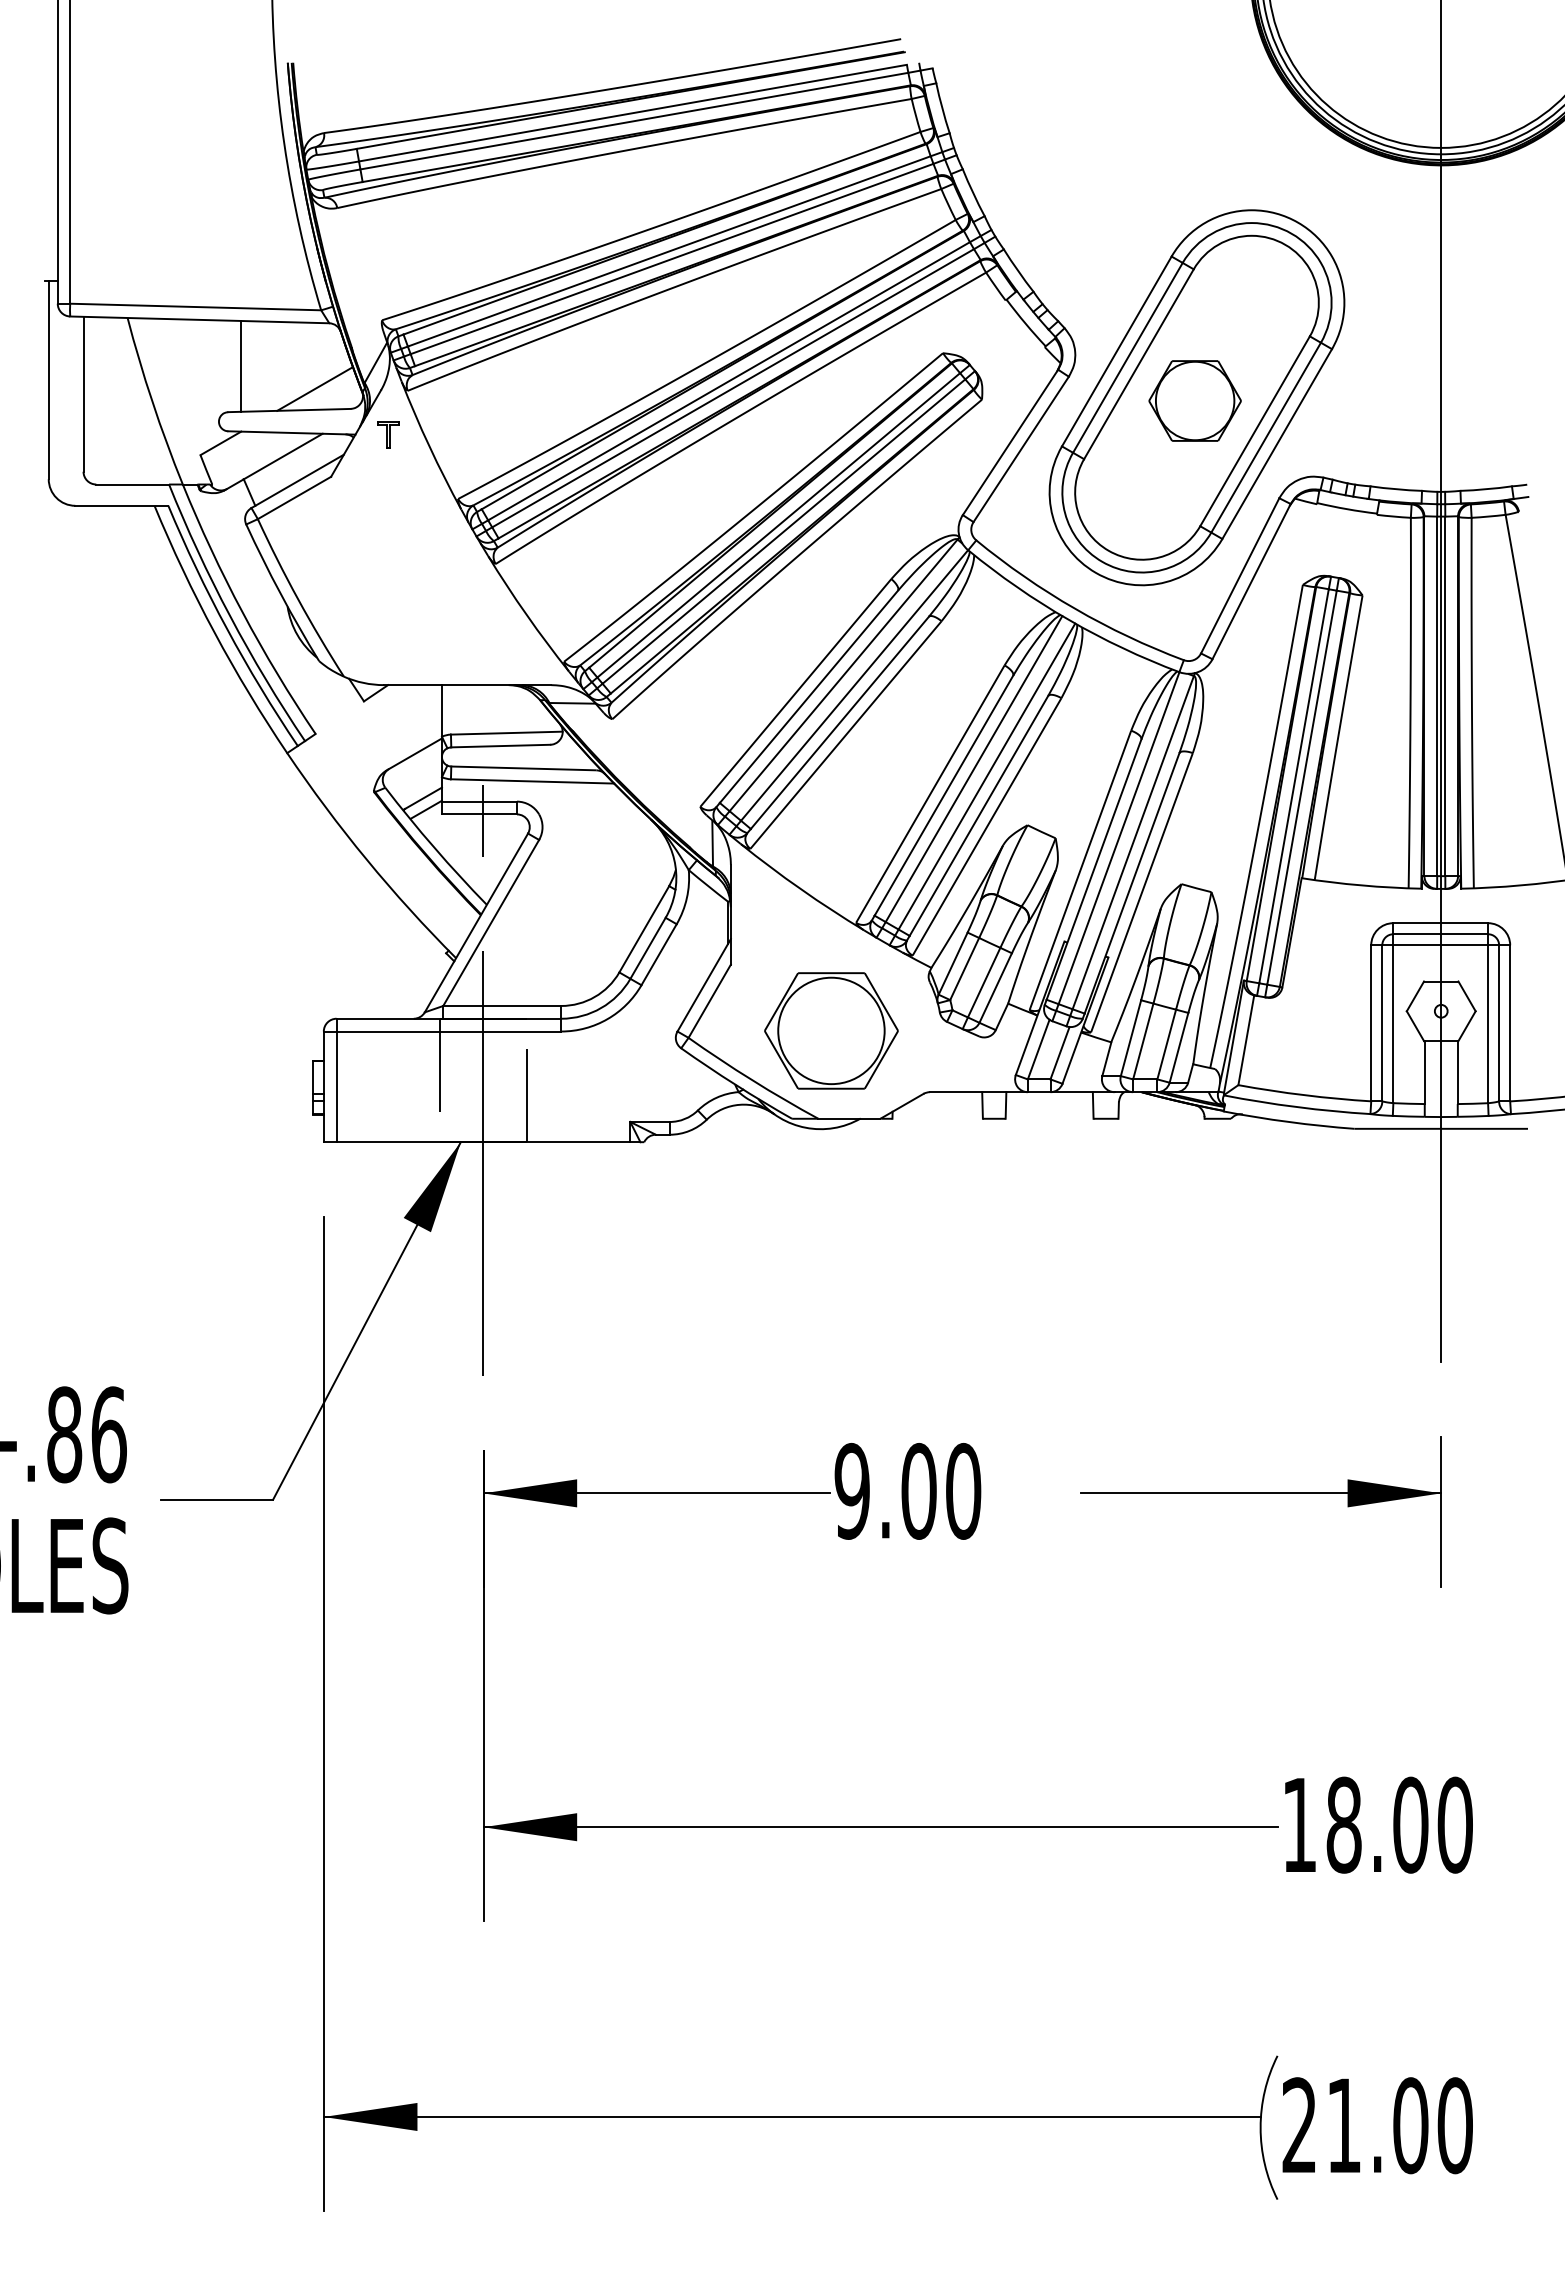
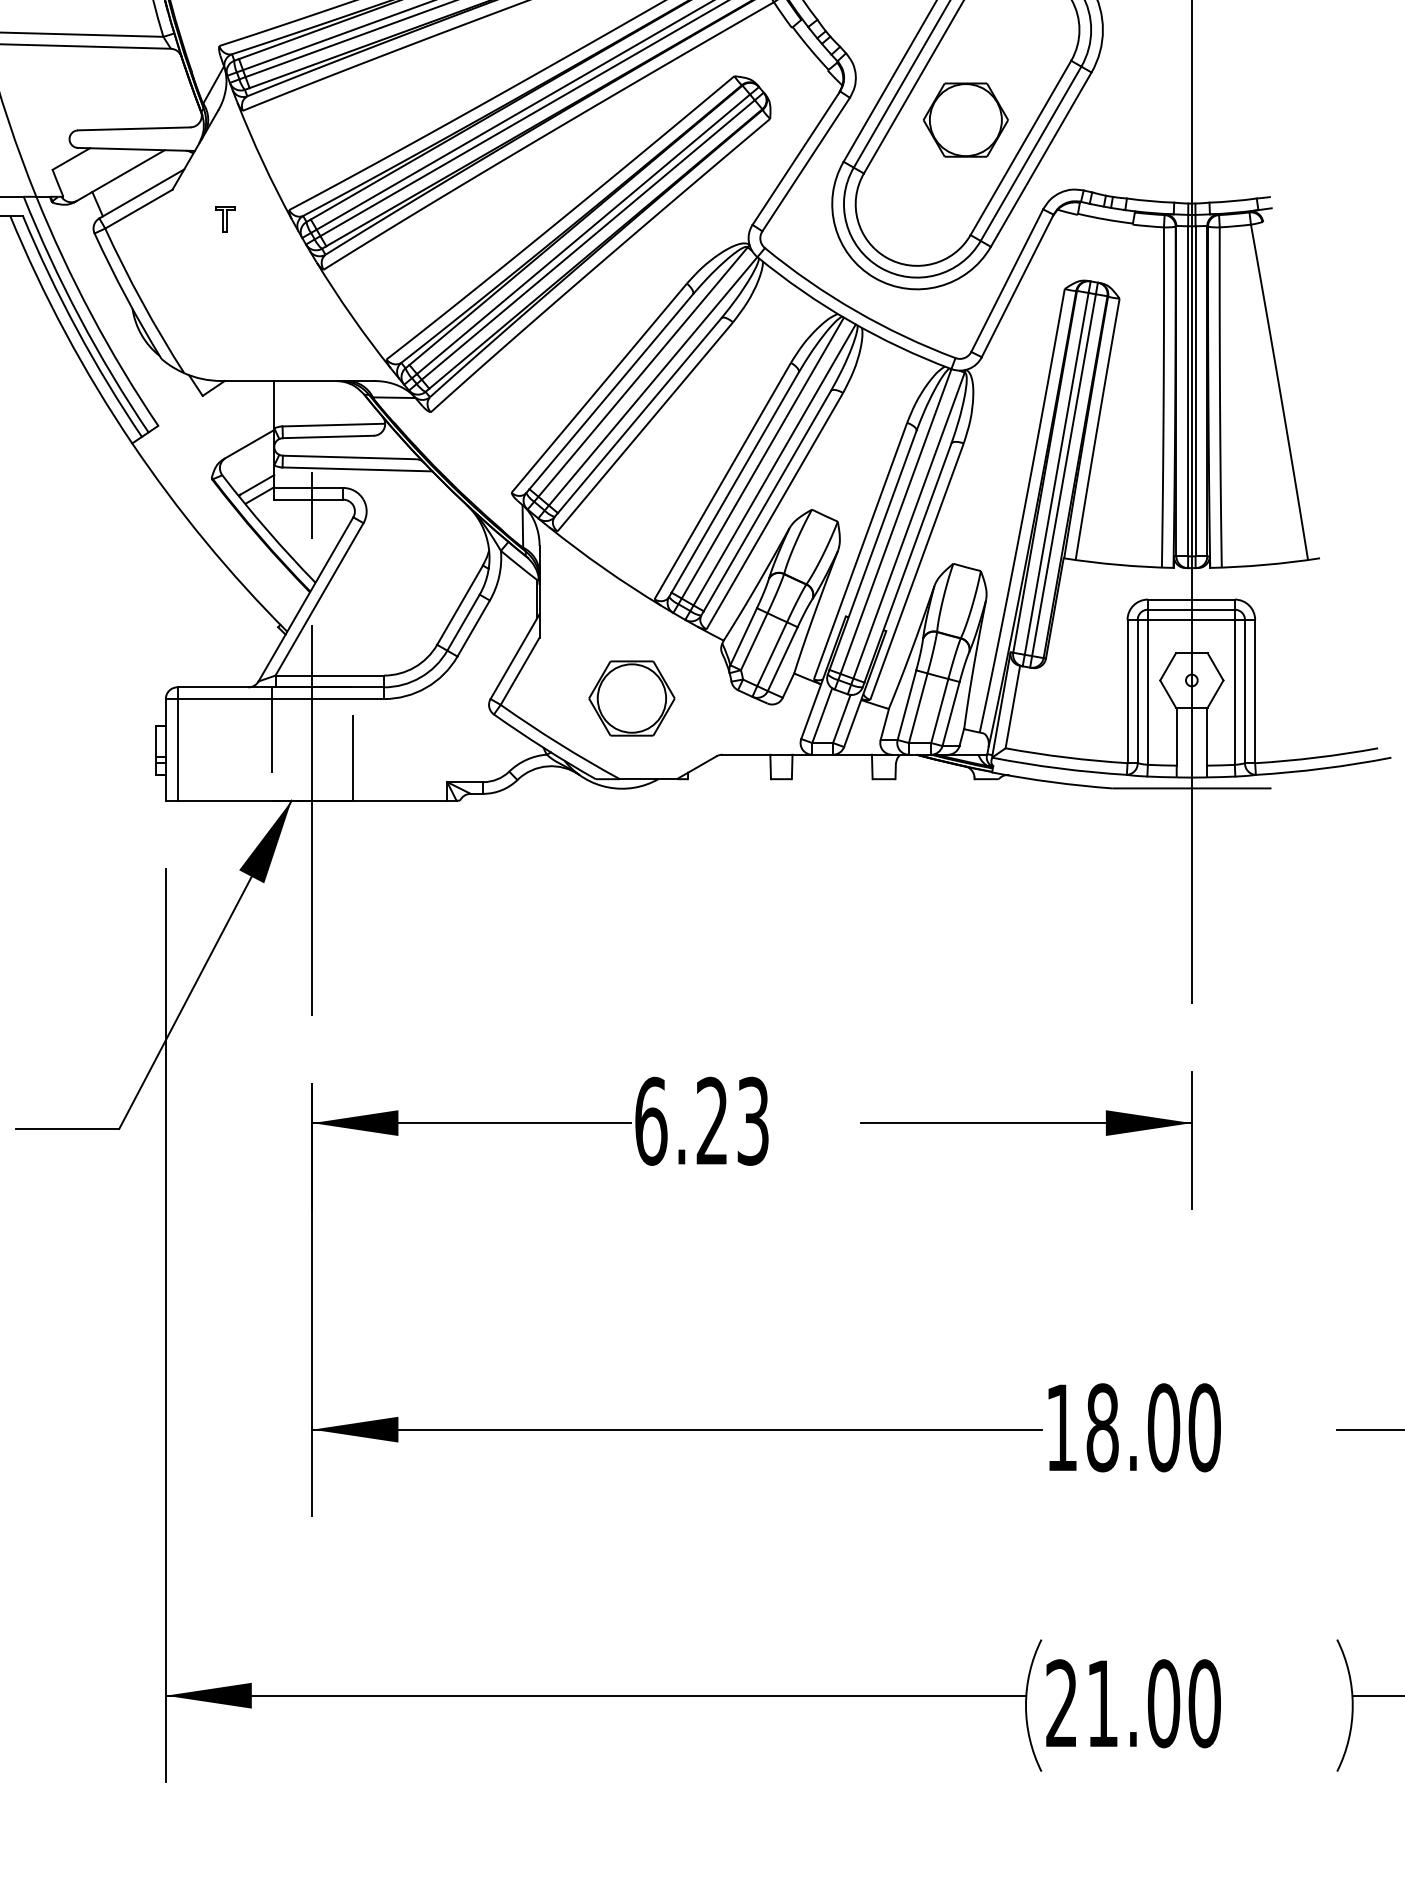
line: (241, 365) -> (90, 87), removed
line: (314, 388) -> (157, 108), removed
part: (388, 434) -> (225, 218), moved
part: (831, 1030) -> (631, 698), size x0.7
text: (907, 1490) -> (701, 1120), 9.00 -> 6.23

